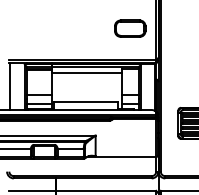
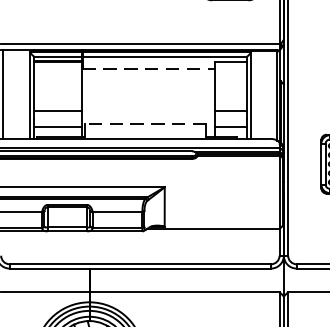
line: (87, 72) -> (149, 67), solid -> dashed
line: (85, 102) -> (145, 124), solid -> dashed

